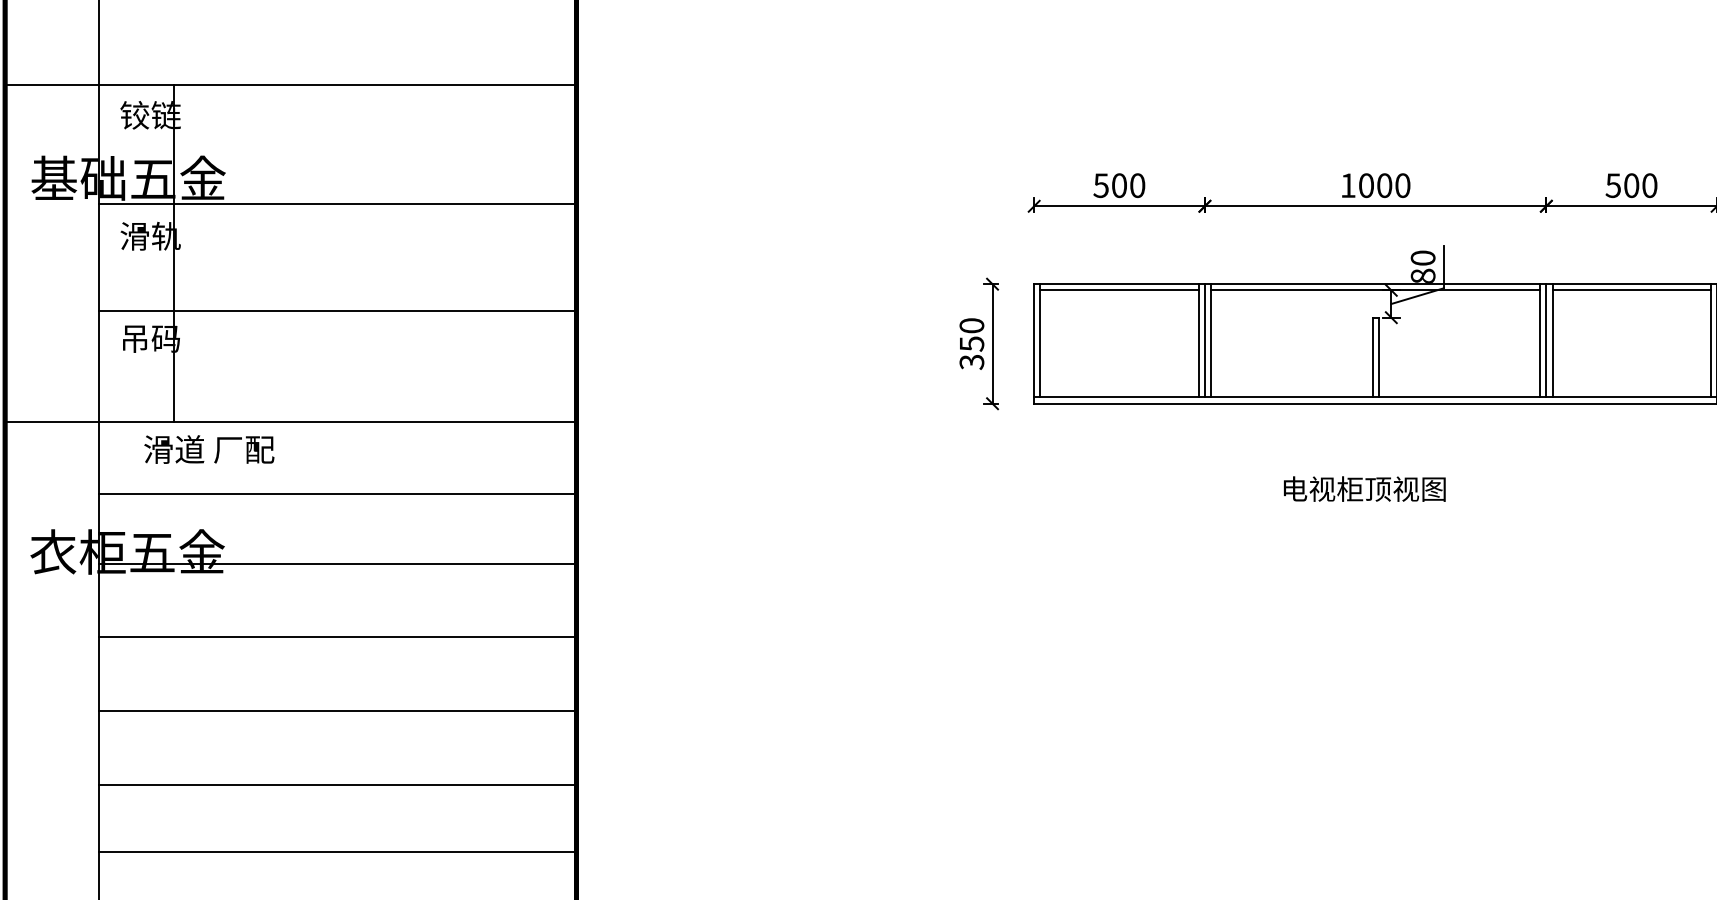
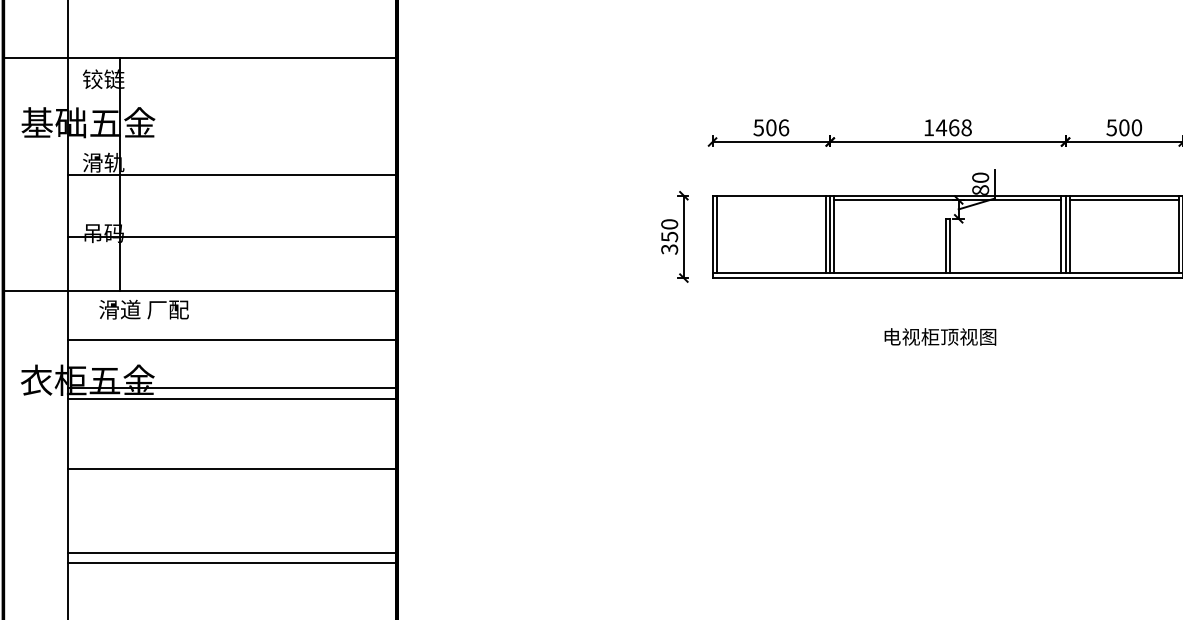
text: (1137, 185) -> (783, 127), 500 -> 506
text: (1383, 185) -> (953, 127), 1000 -> 1468
line: (337, 204) -> (232, 175), moved
line: (1119, 289) -> (771, 199), removed
line: (337, 311) -> (232, 237), moved
line: (337, 636) -> (232, 398), moved
line: (337, 711) -> (232, 469), moved
line: (337, 785) -> (232, 563), moved
line: (337, 852) -> (232, 553), moved

